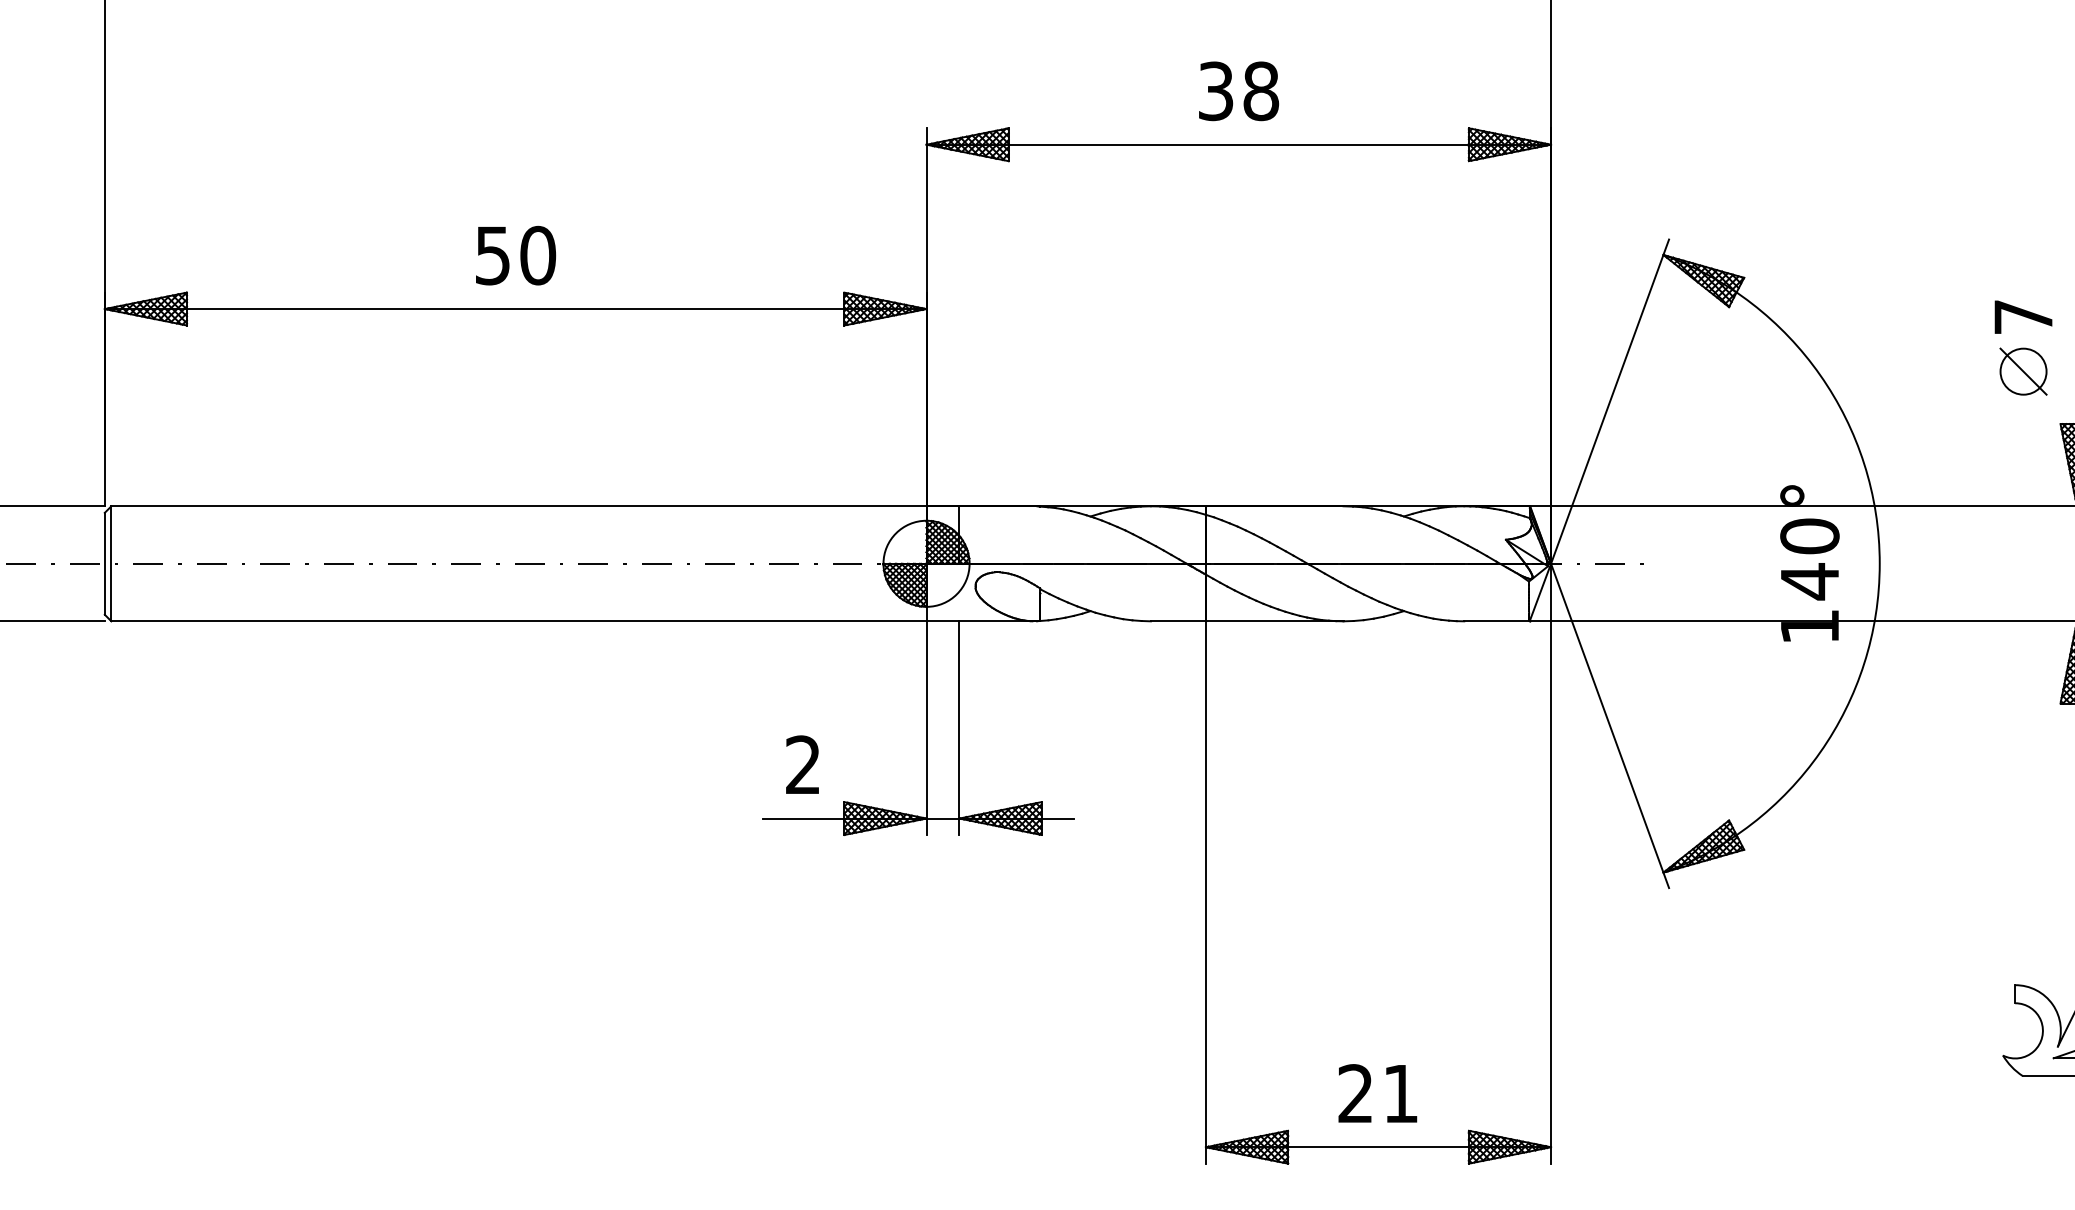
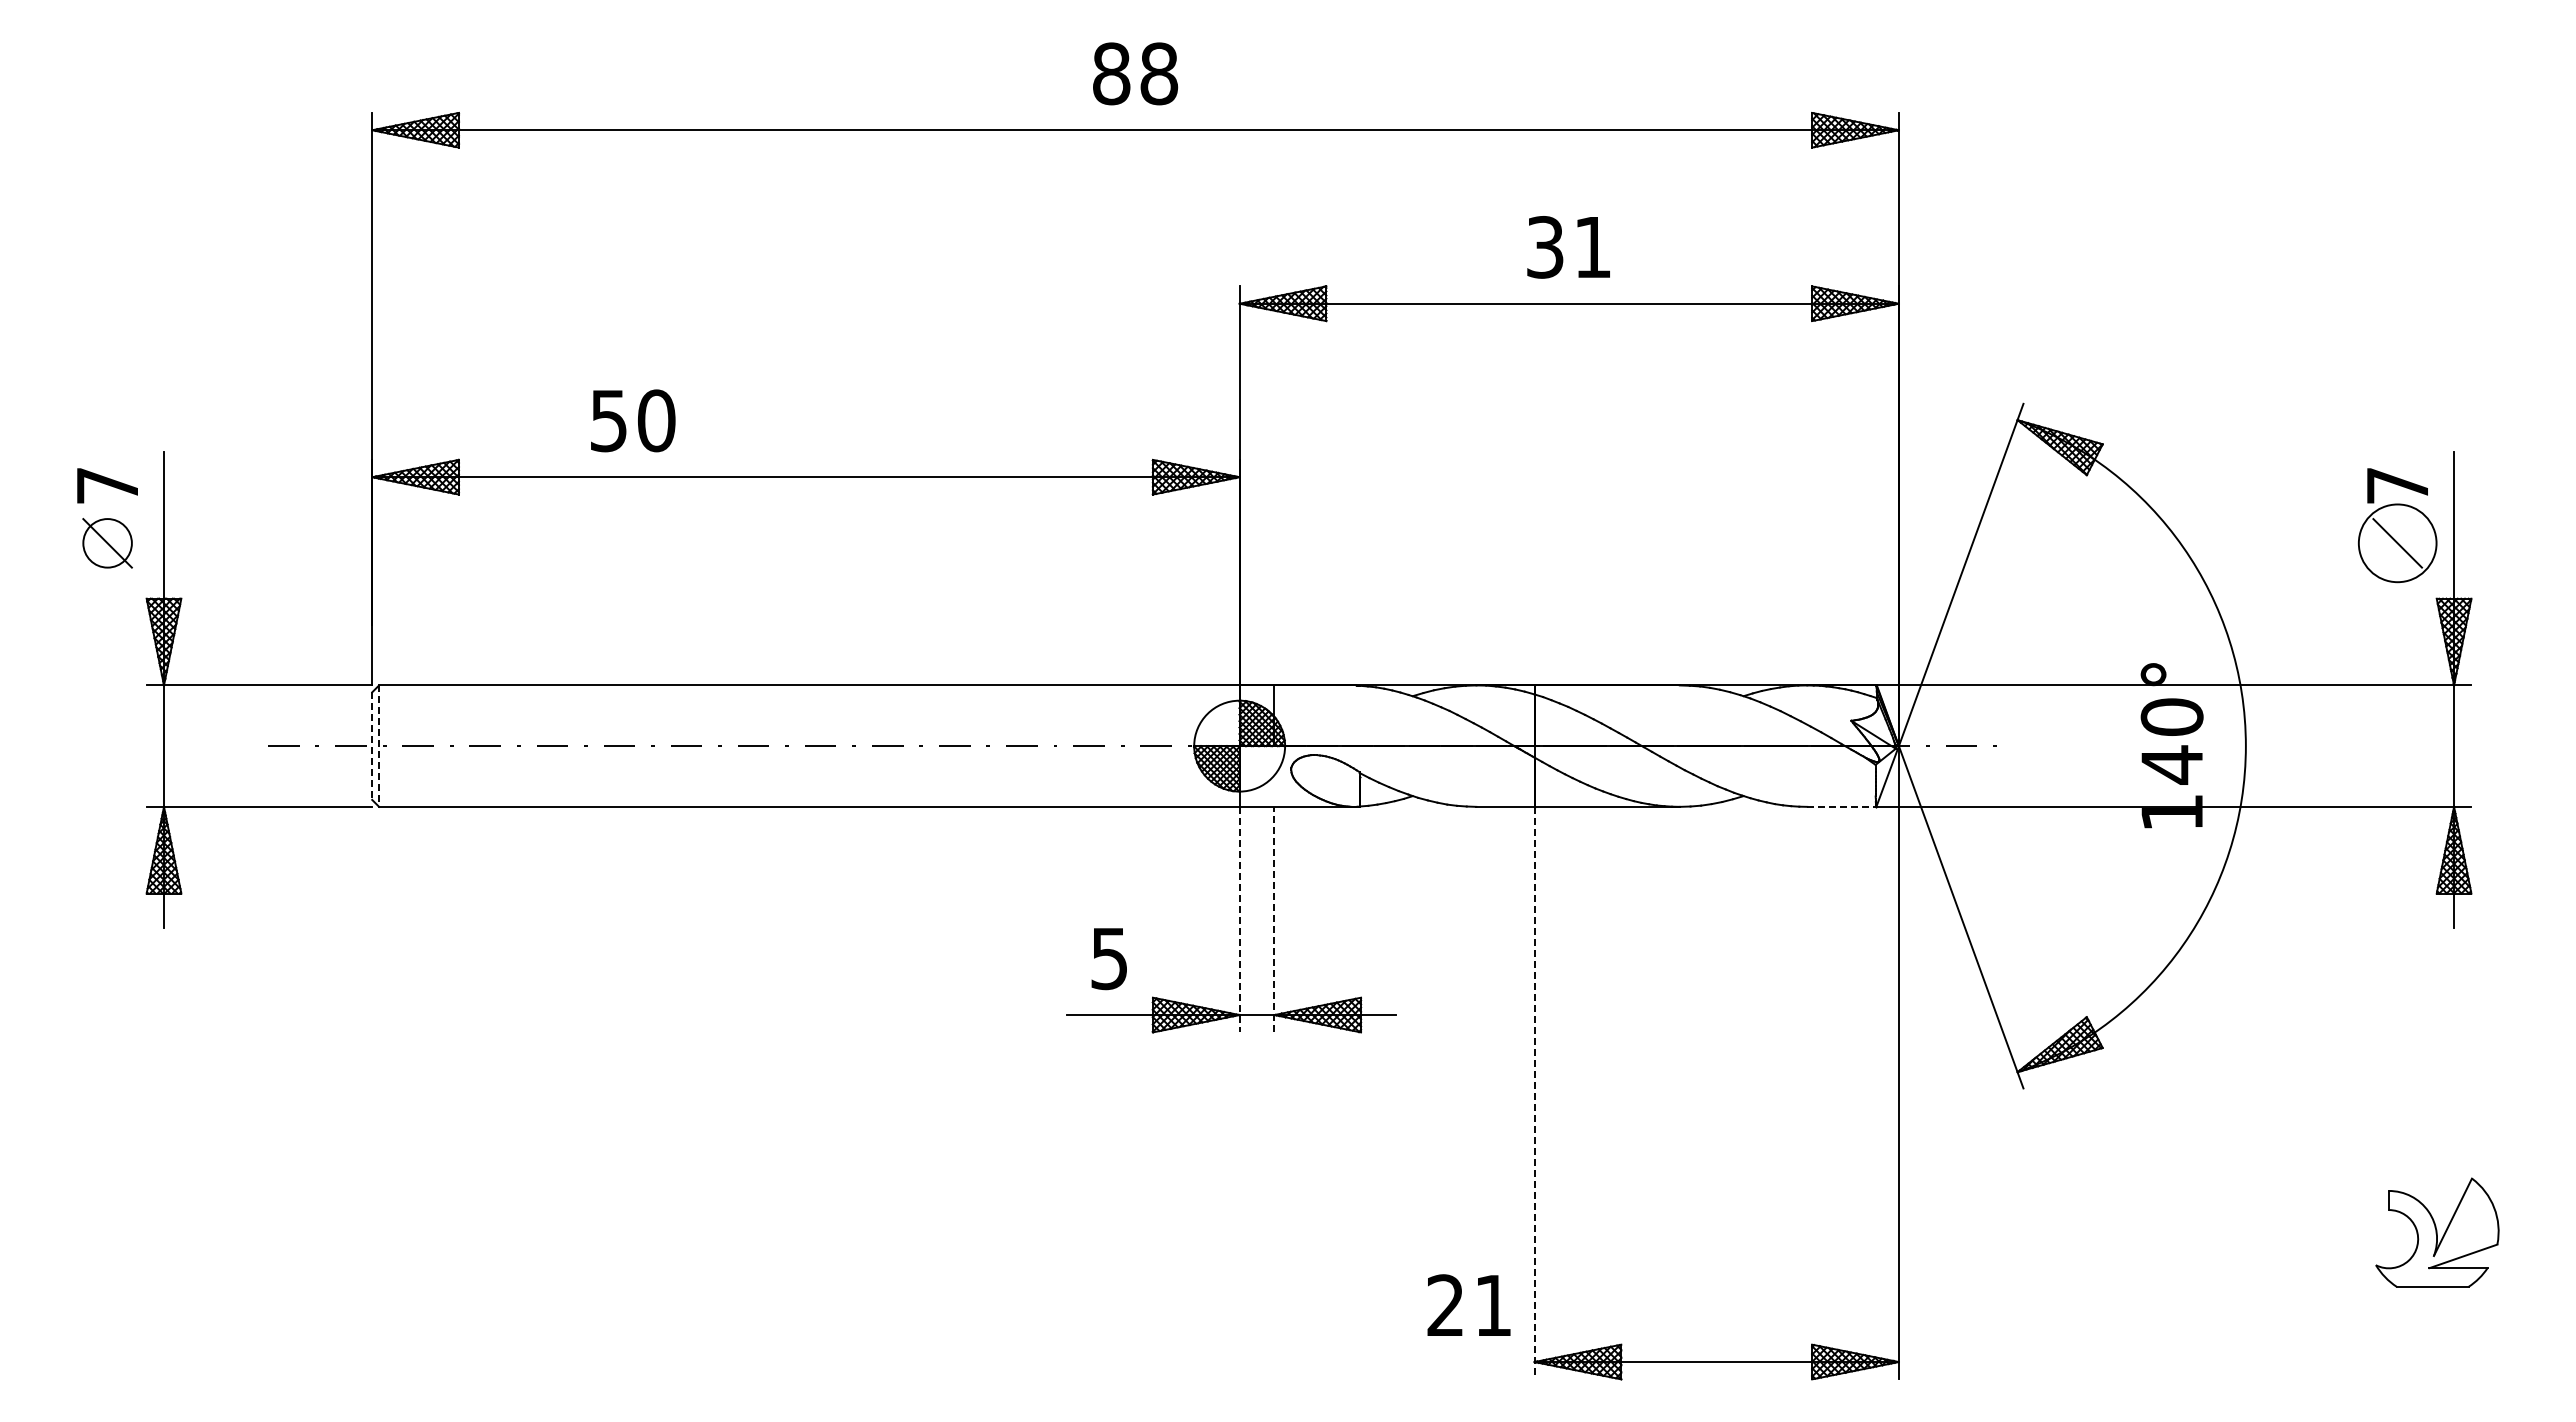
text: (1260, 91) -> (1592, 247), 38 -> 31
text: (516, 255) -> (633, 420), moved
circle: (2023, 371) -> (2397, 543), size x1.6
line: (105, 564) -> (372, 746), solid -> dashed
line: (111, 564) -> (379, 746), solid -> dashed
line: (1497, 620) -> (1842, 806), solid -> dashed
line: (926, 728) -> (1239, 919), solid -> dashed
line: (959, 728) -> (1274, 919), solid -> dashed
text: (802, 764) -> (1108, 958), 2 -> 5
line: (1205, 892) -> (1534, 1093), solid -> dashed
text: (1377, 1092) -> (1468, 1304), moved

